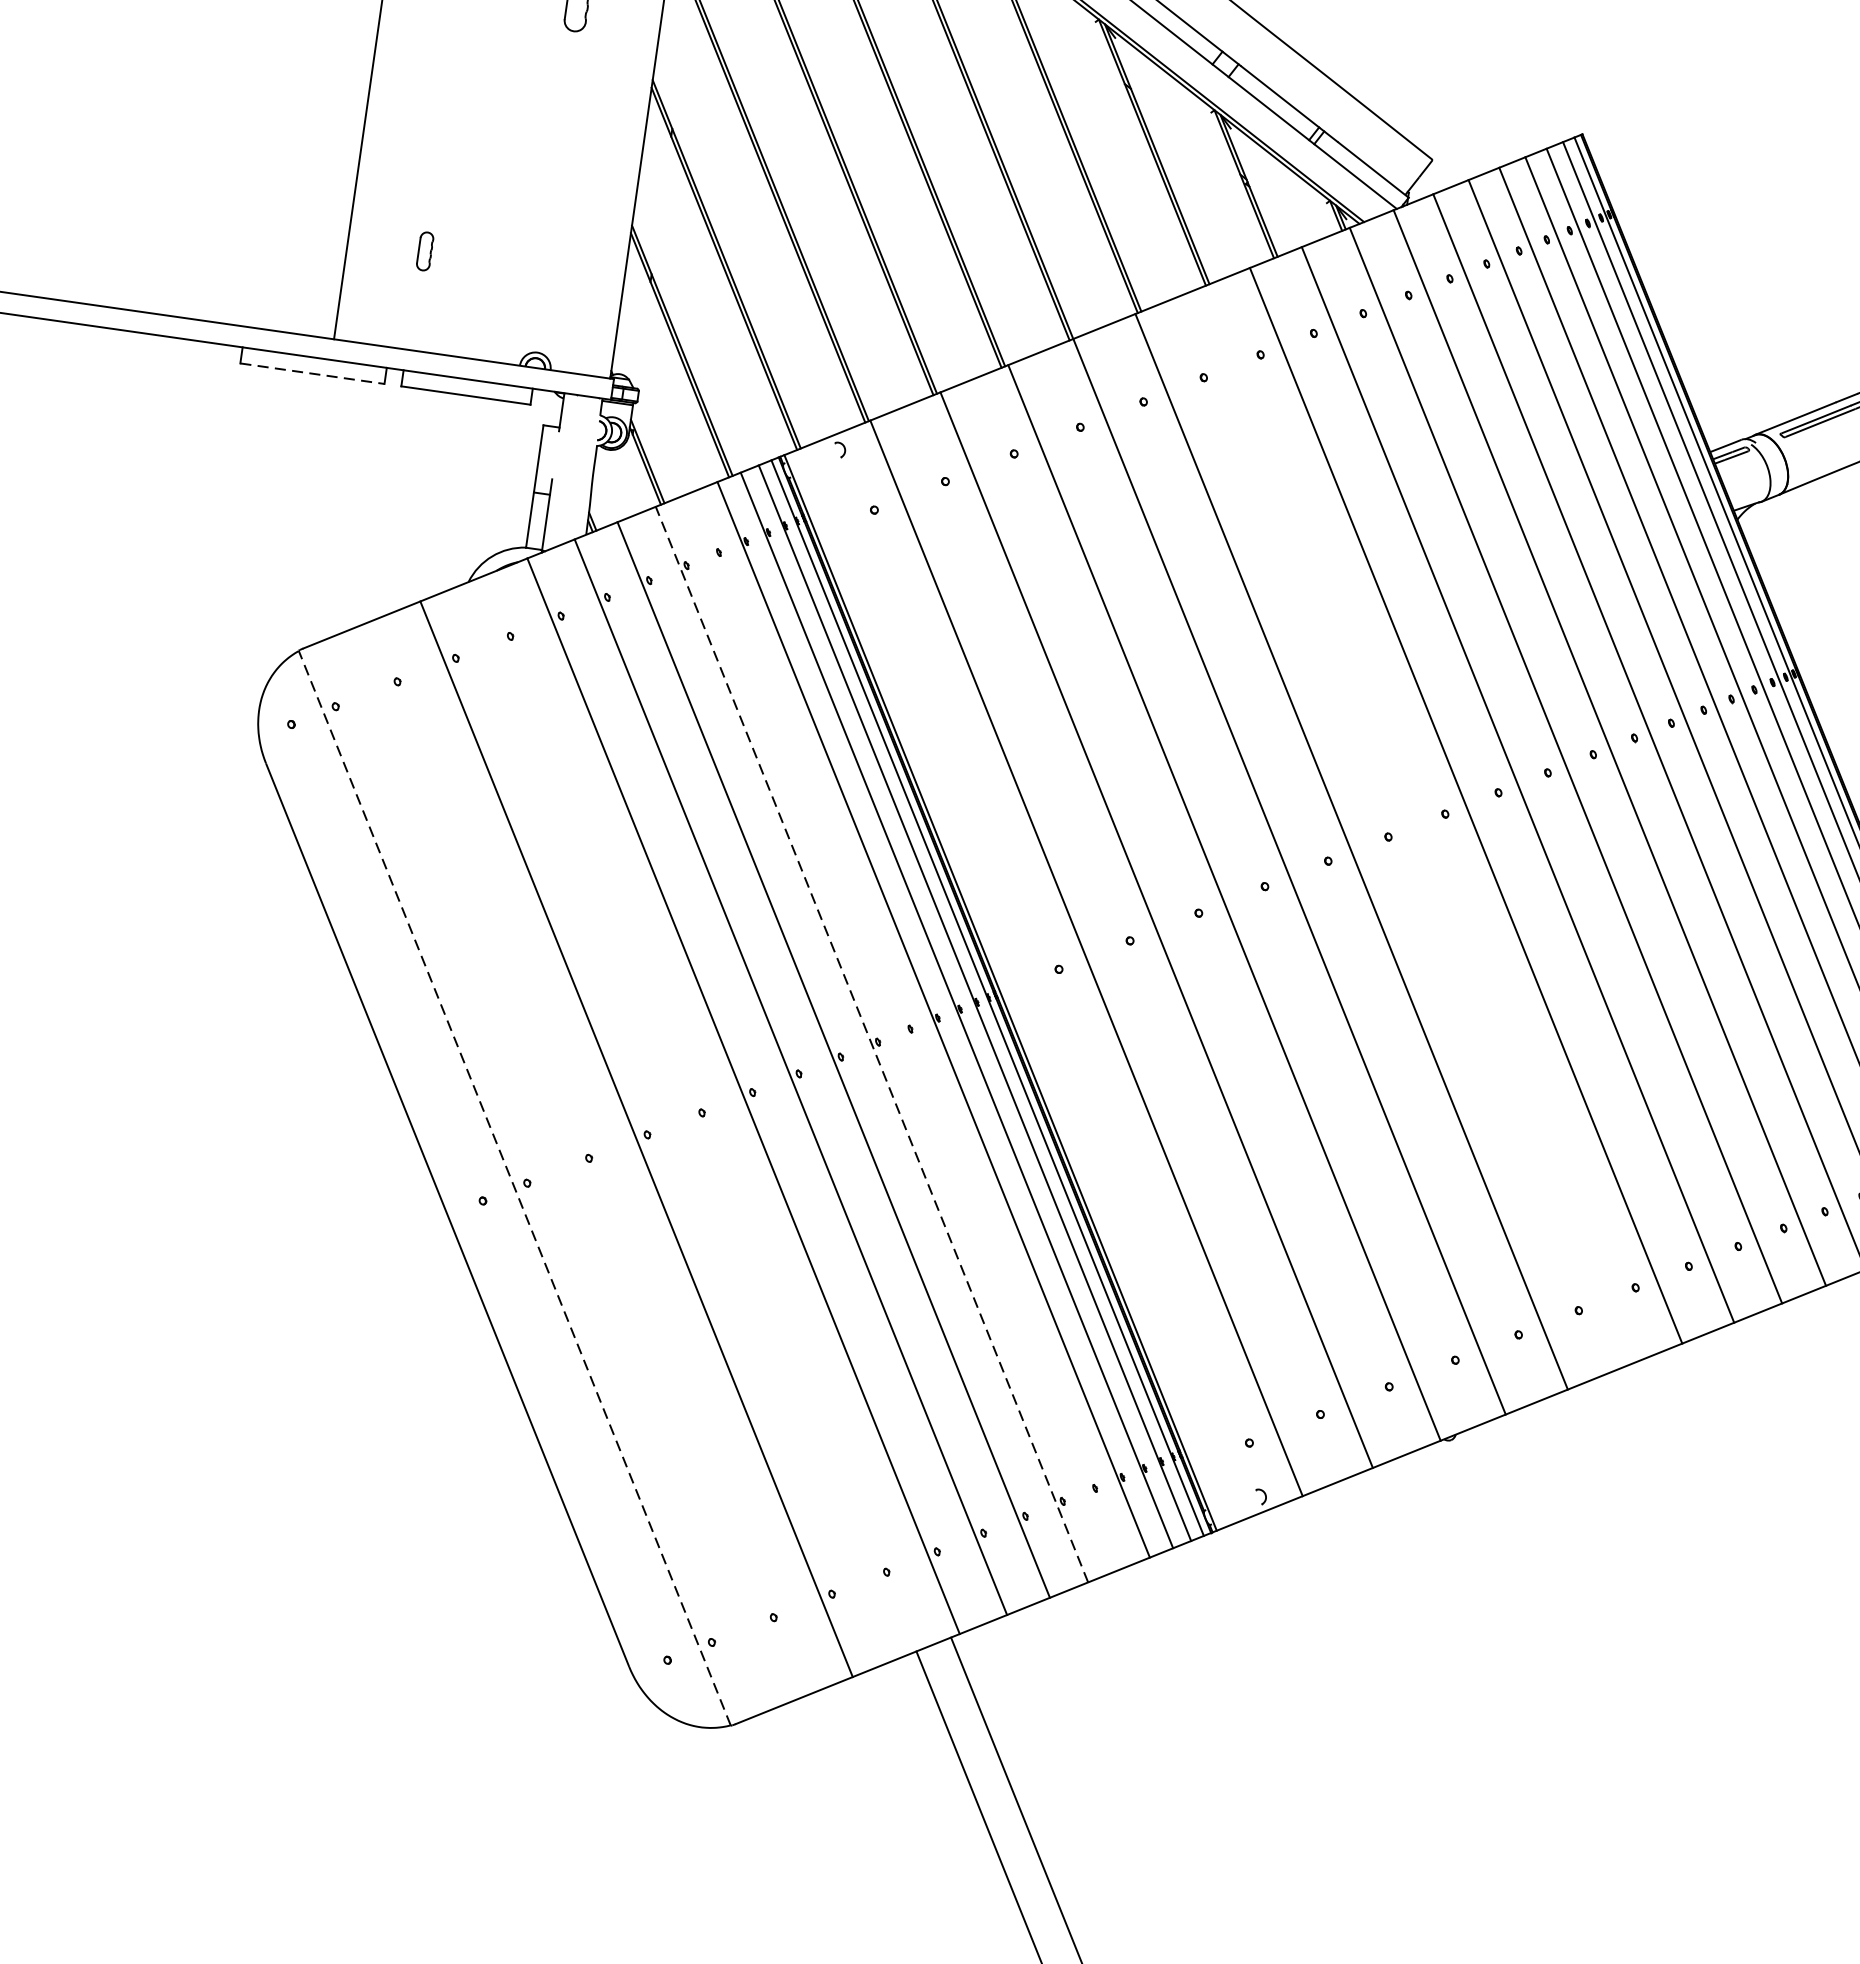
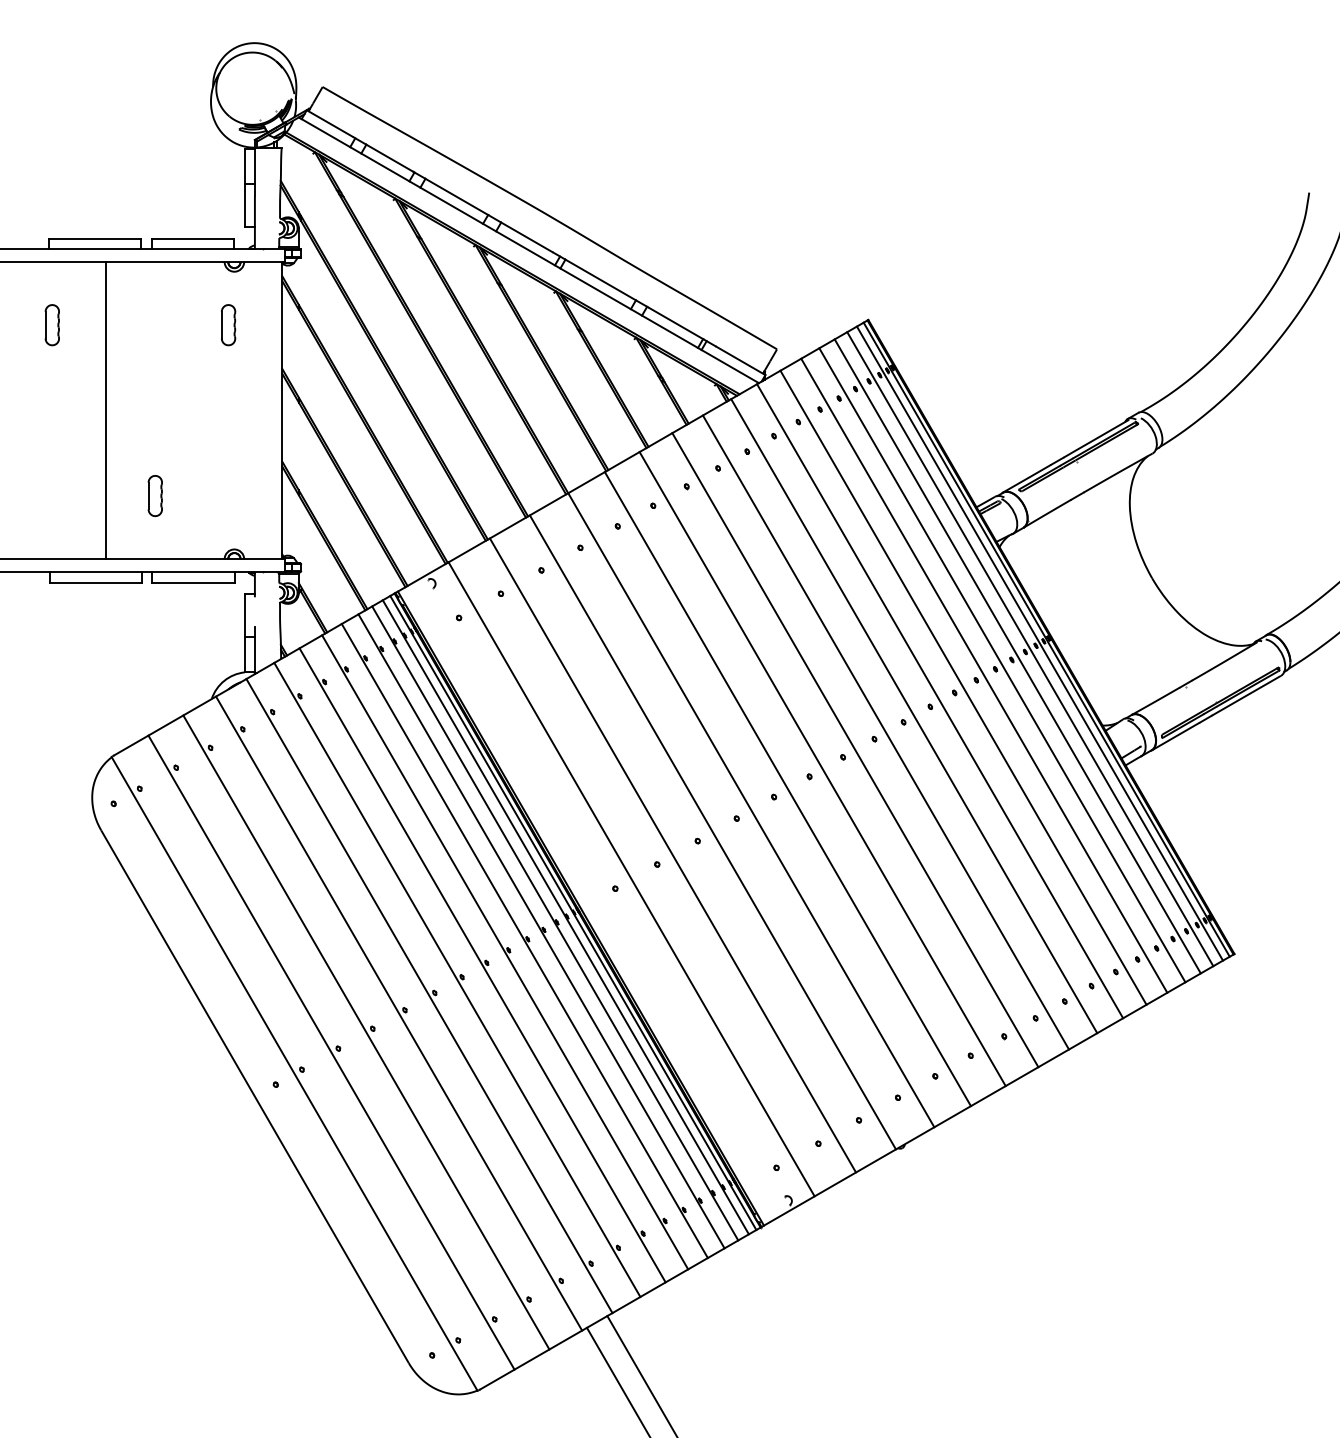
part: (423, 251) -> (154, 496), size x1.67
line: (312, 373) -> (95, 582), dashed -> solid
line: (1410, 828) -> (822, 769), added
line: (904, 1031) -> (524, 941), added
line: (871, 1043) -> (504, 951), dashed -> solid
line: (692, 1116) -> (399, 1013), added
line: (577, 1162) -> (331, 1052), added
line: (514, 1187) -> (294, 1073), dashed -> solid

